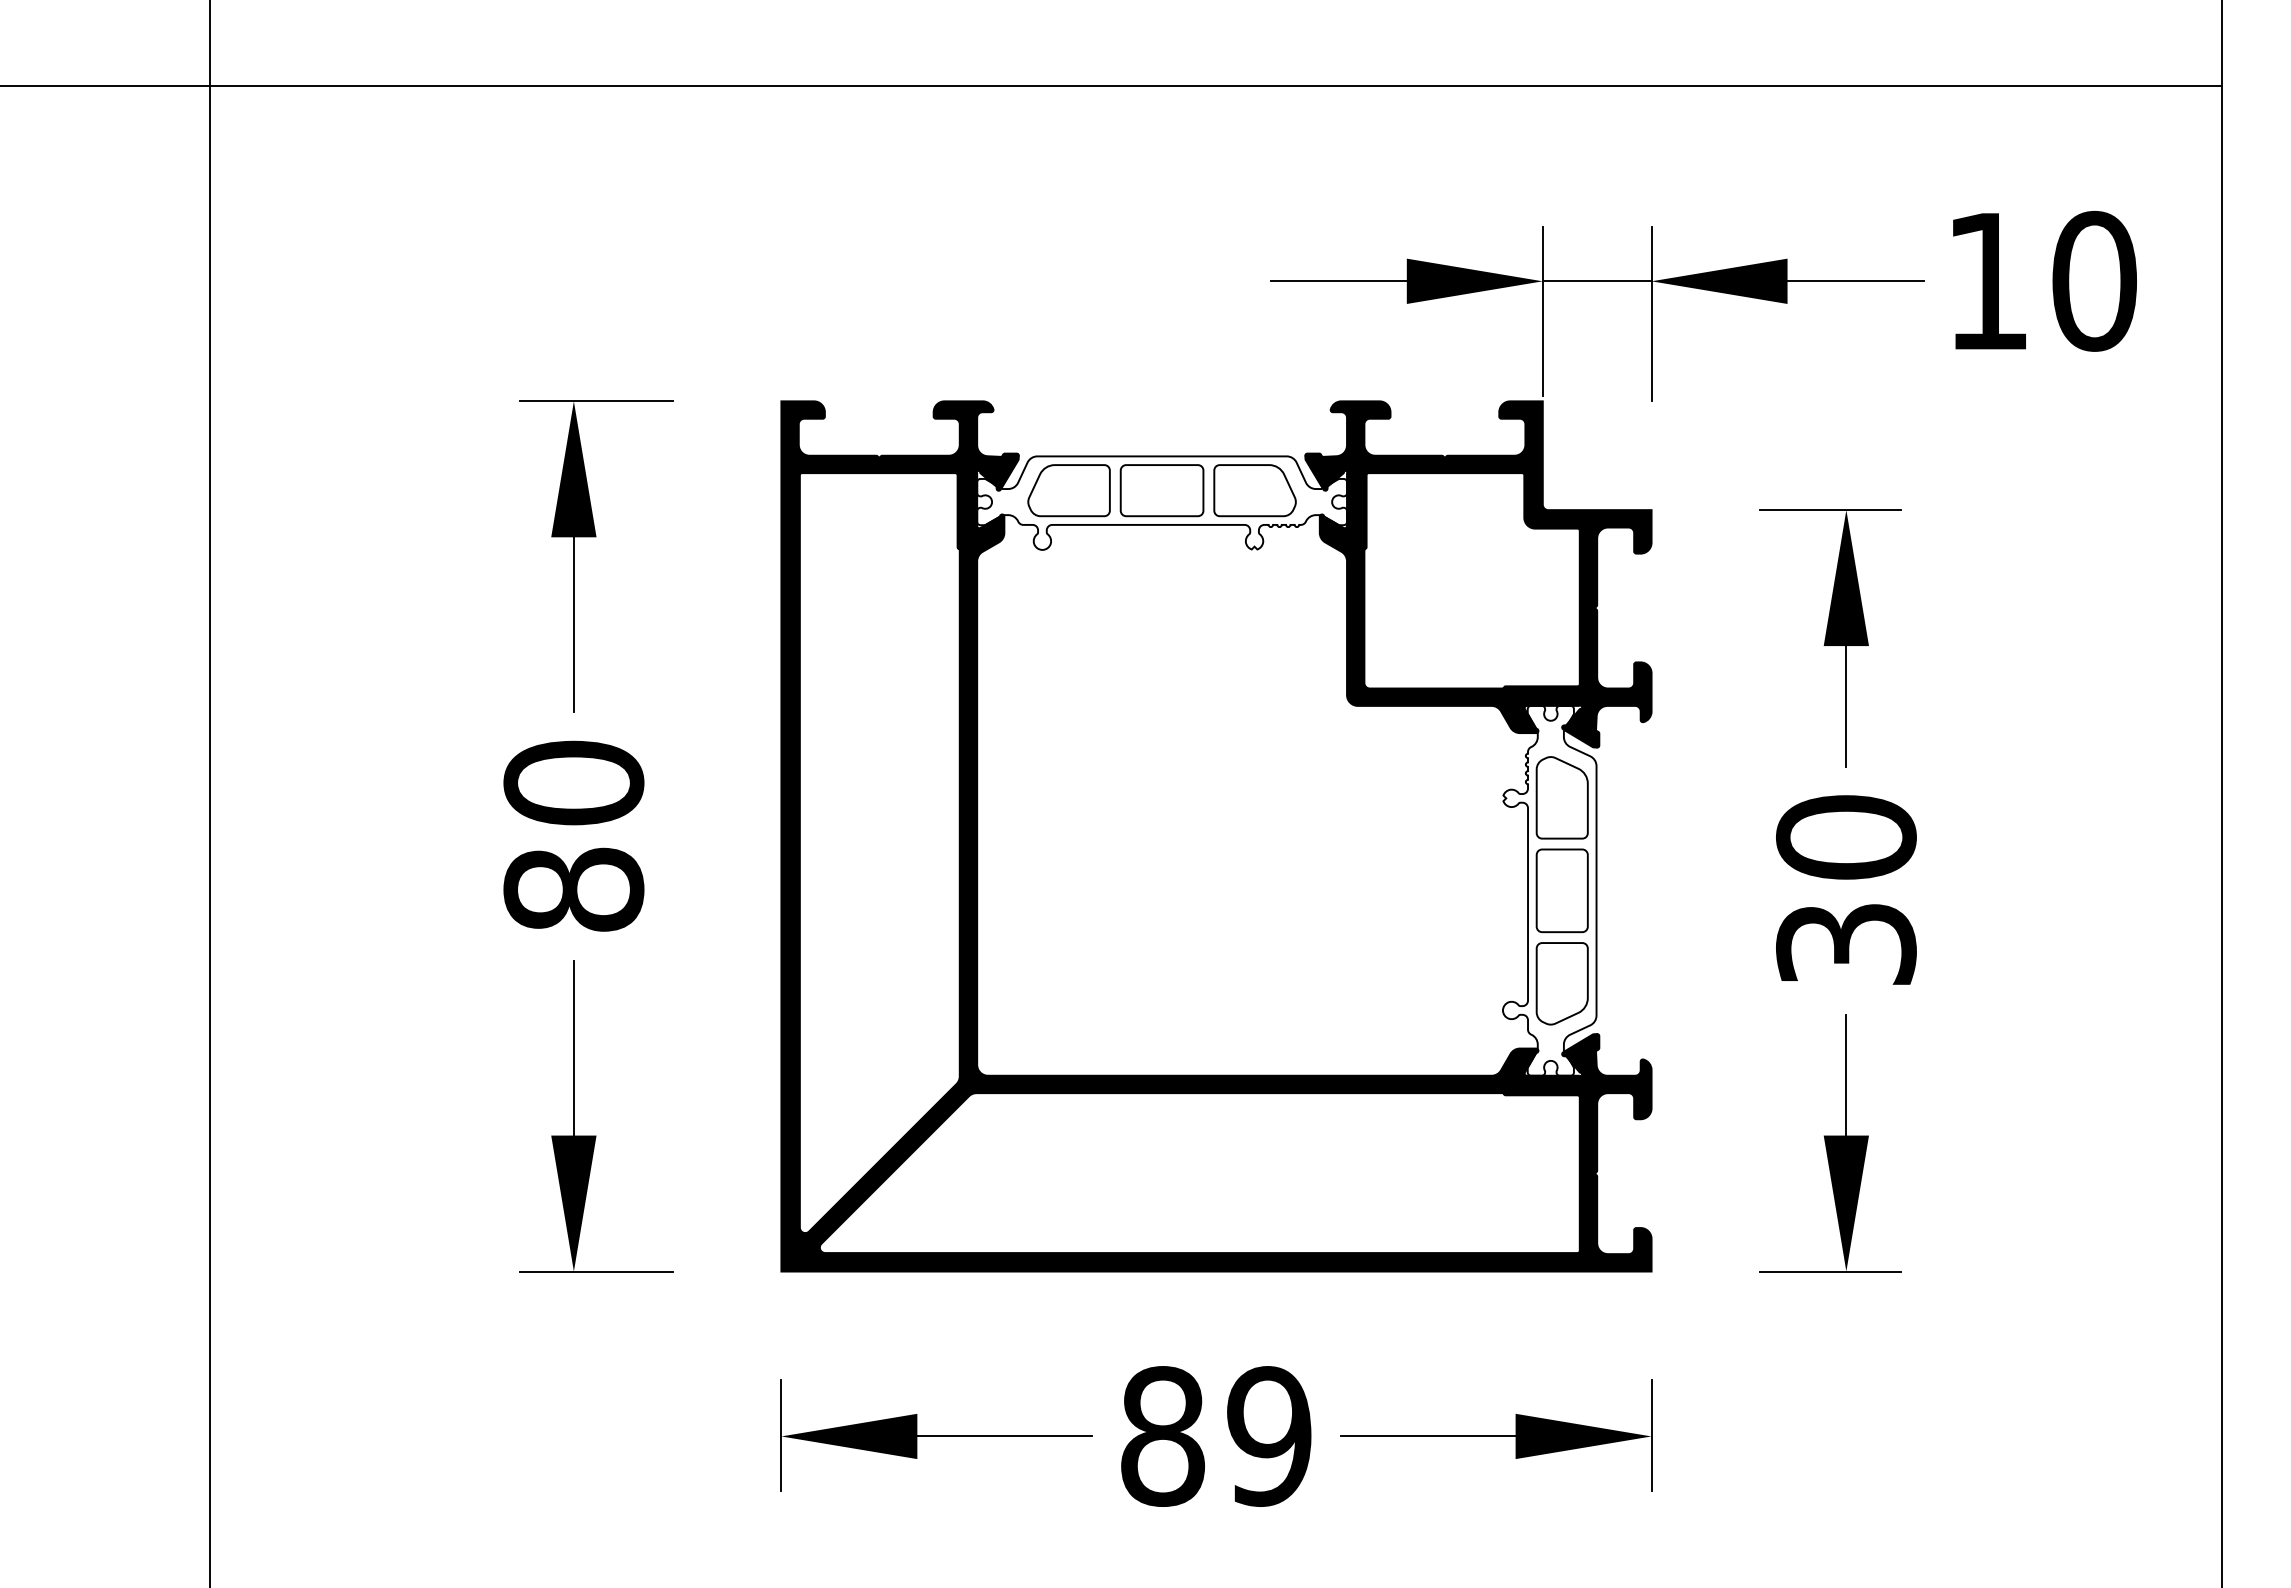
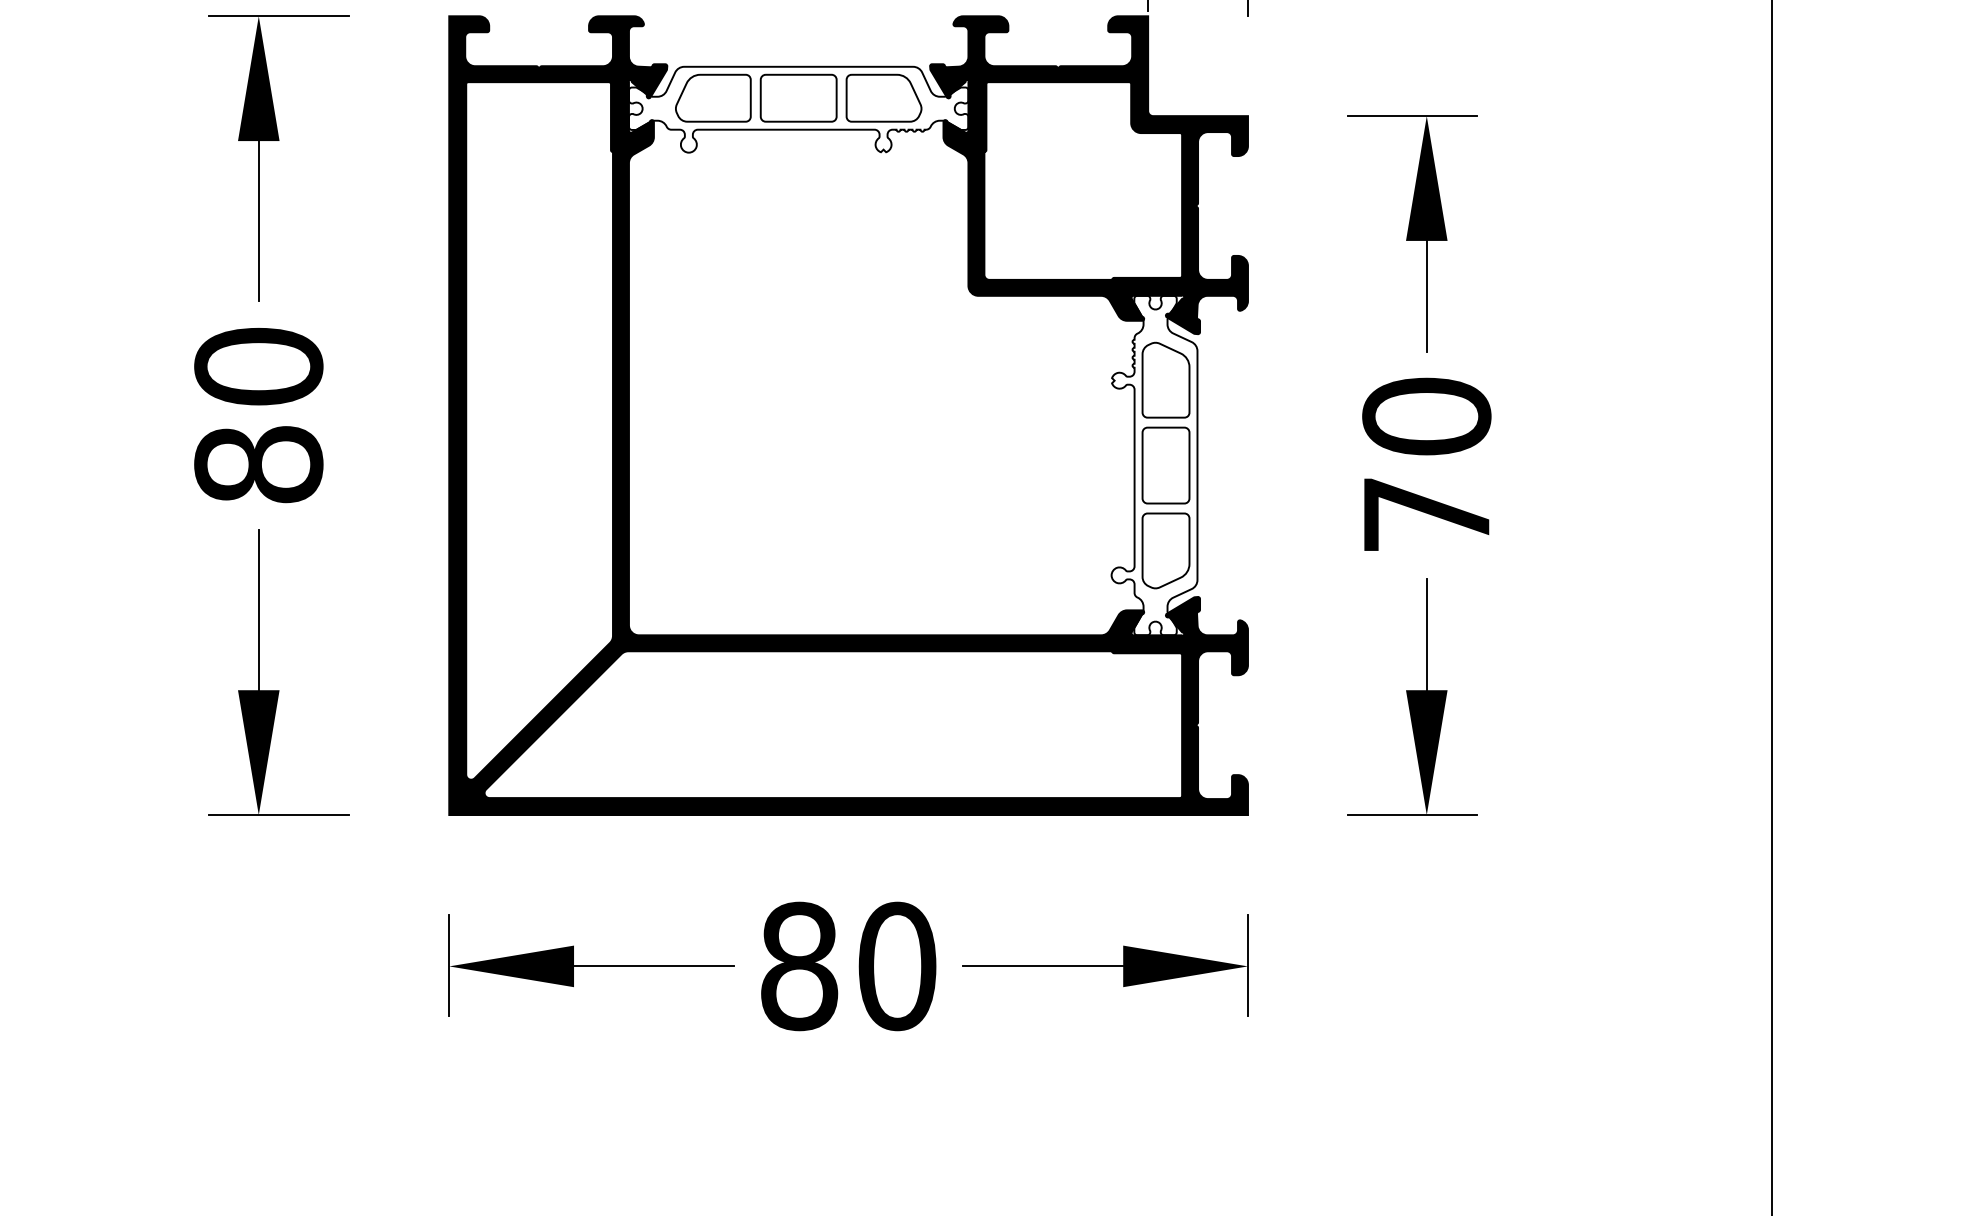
text: (1846, 944) -> (1426, 514), 30 -> 70
text: (1269, 1436) -> (897, 966), 89 -> 80

